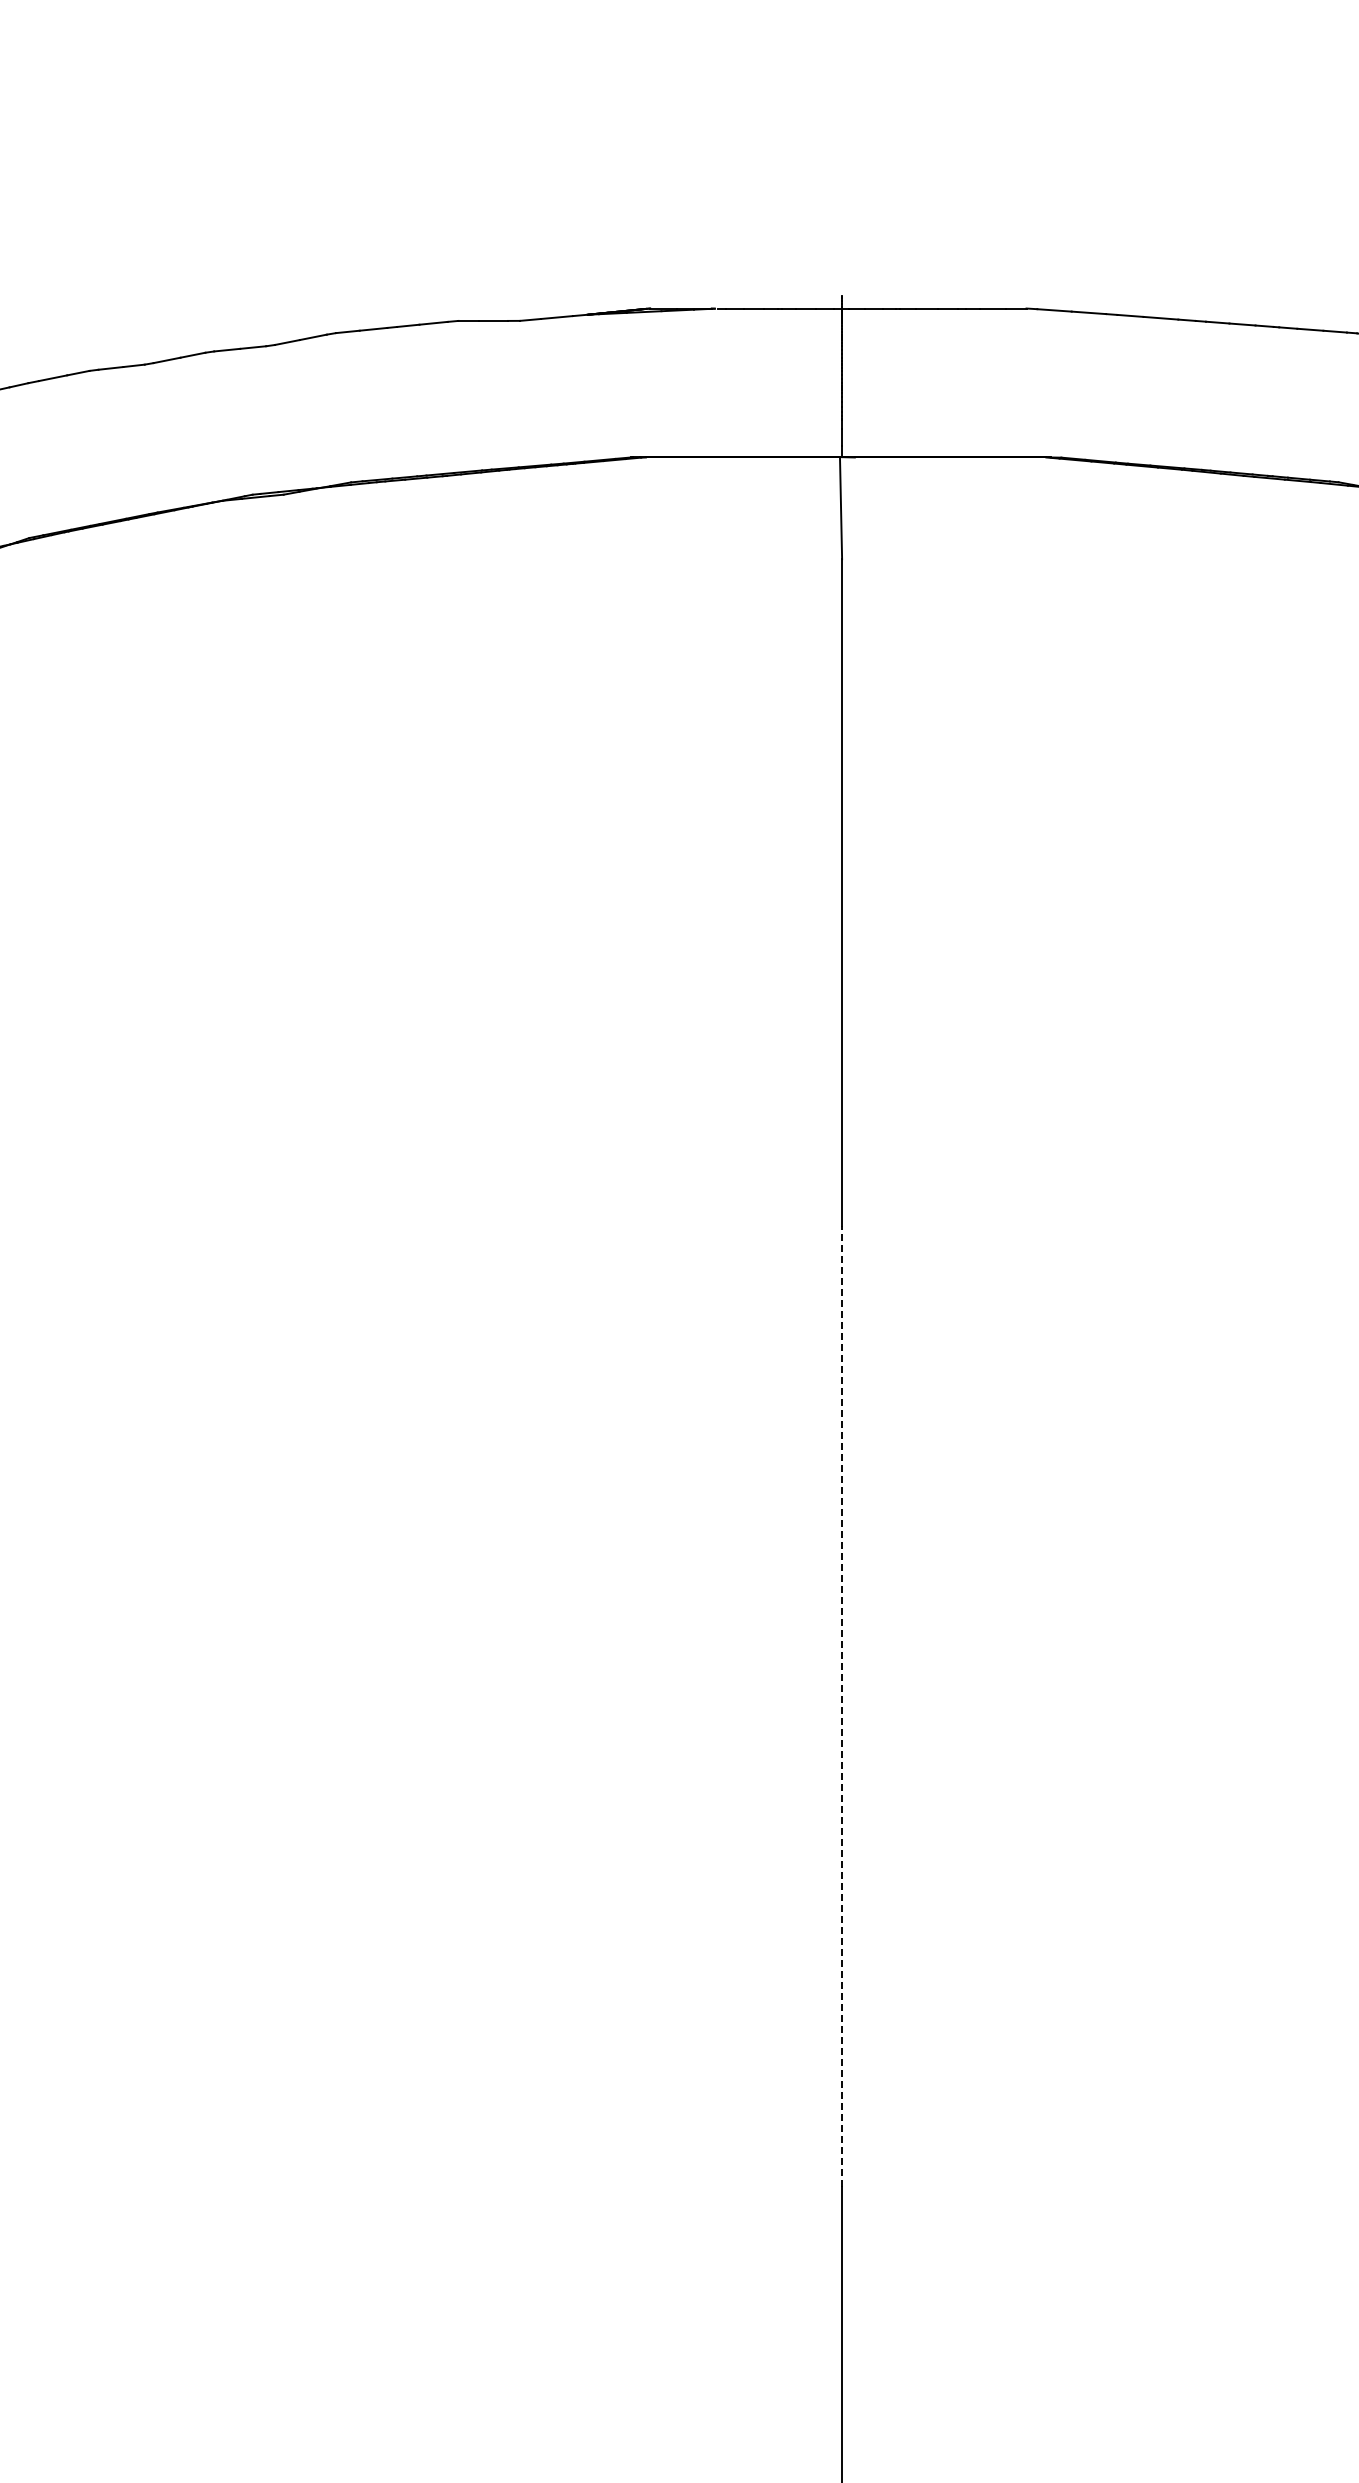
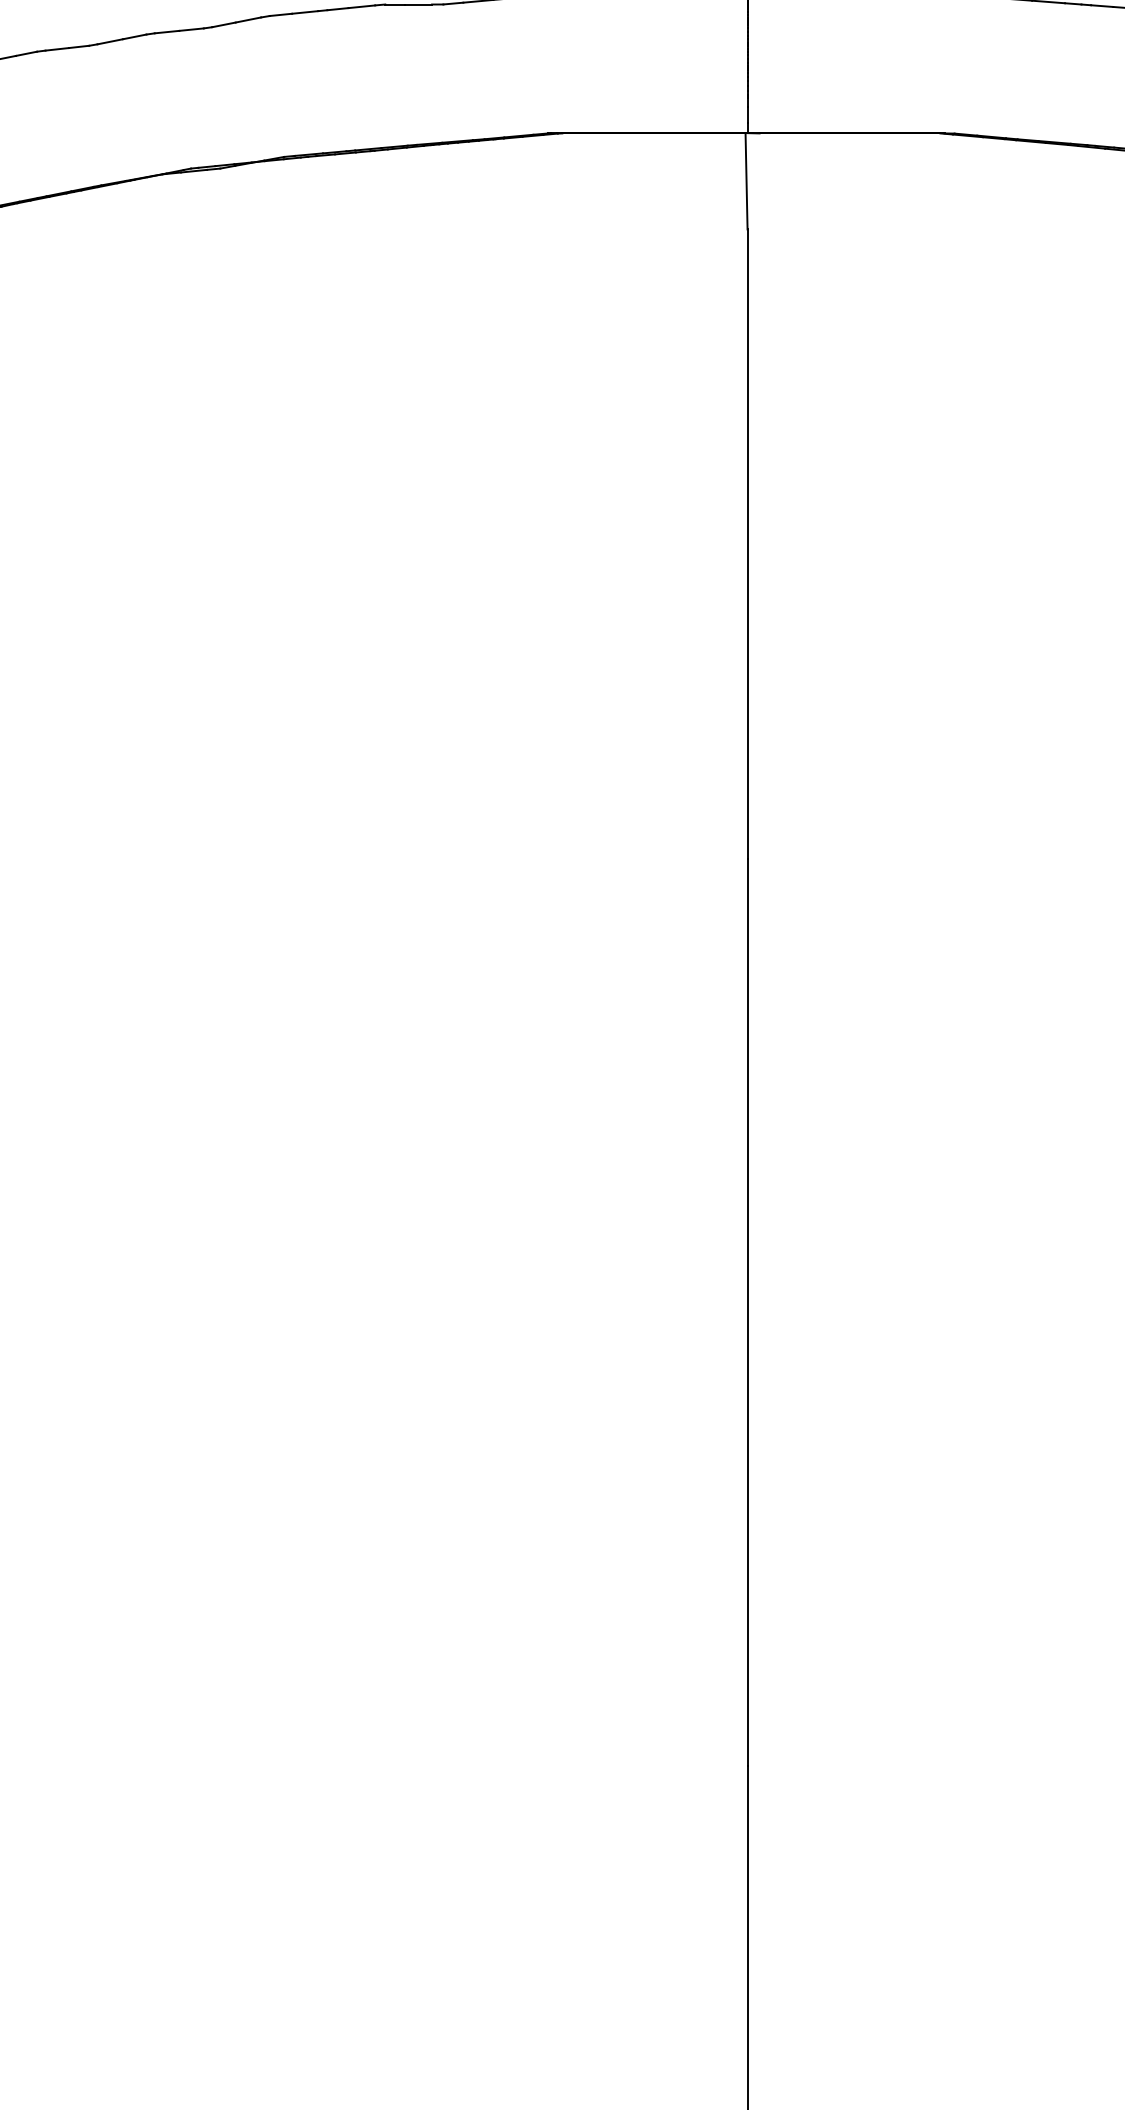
line: (842, 1706) -> (747, 1312), dashed -> solid

